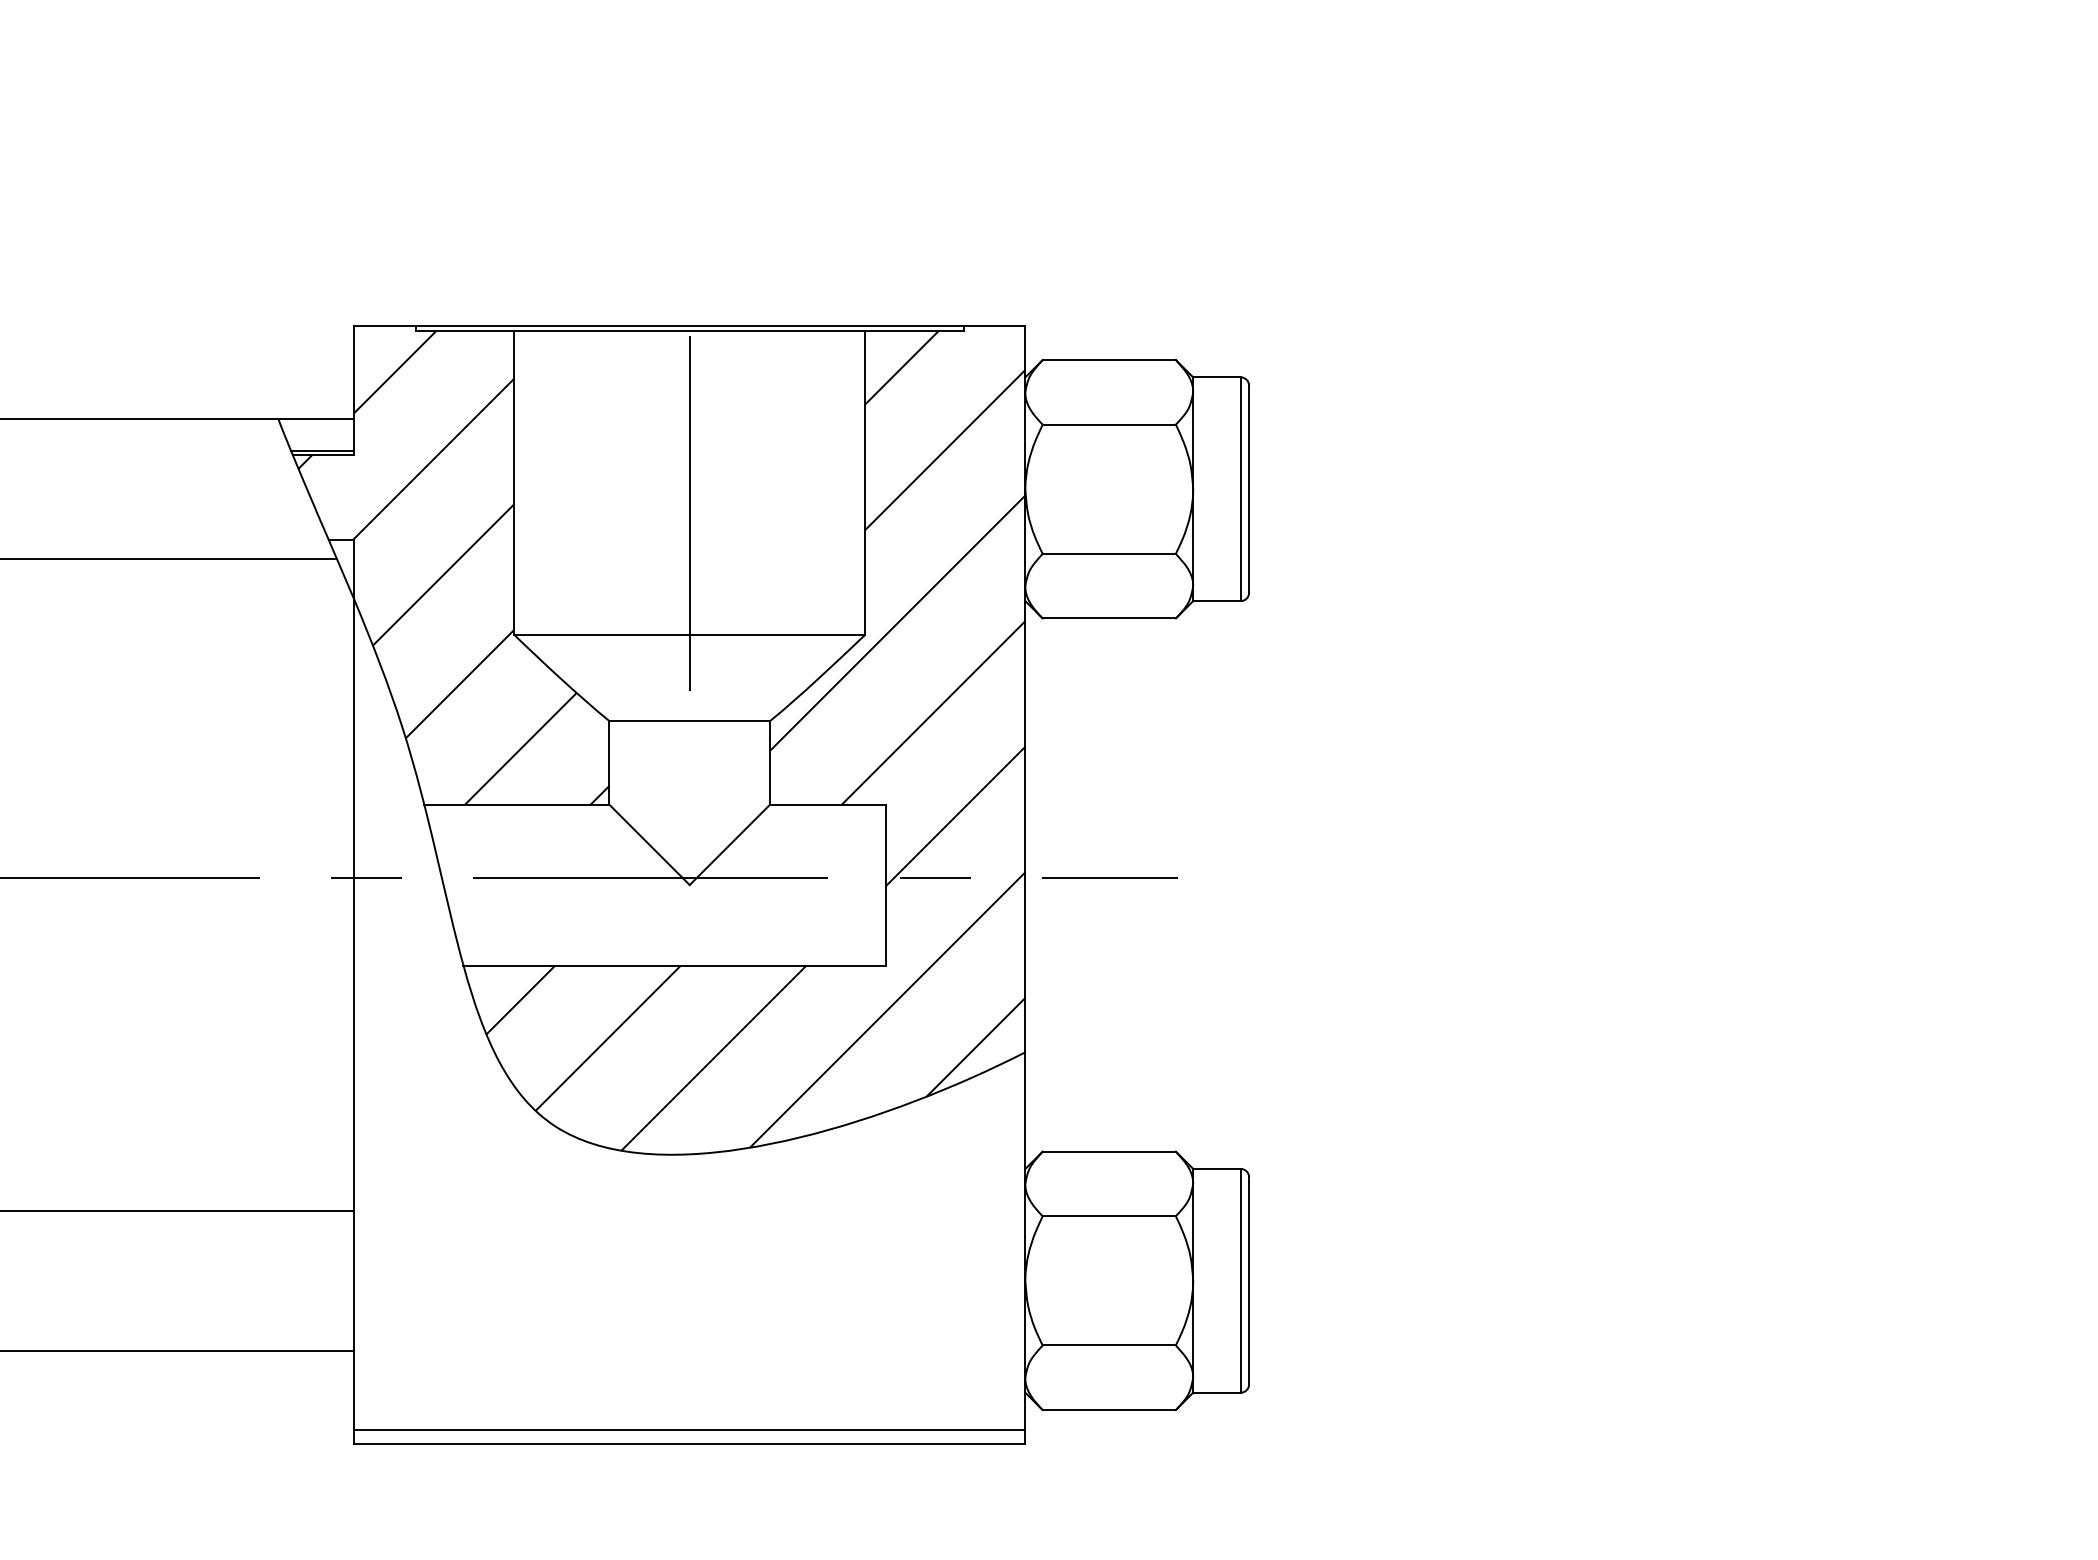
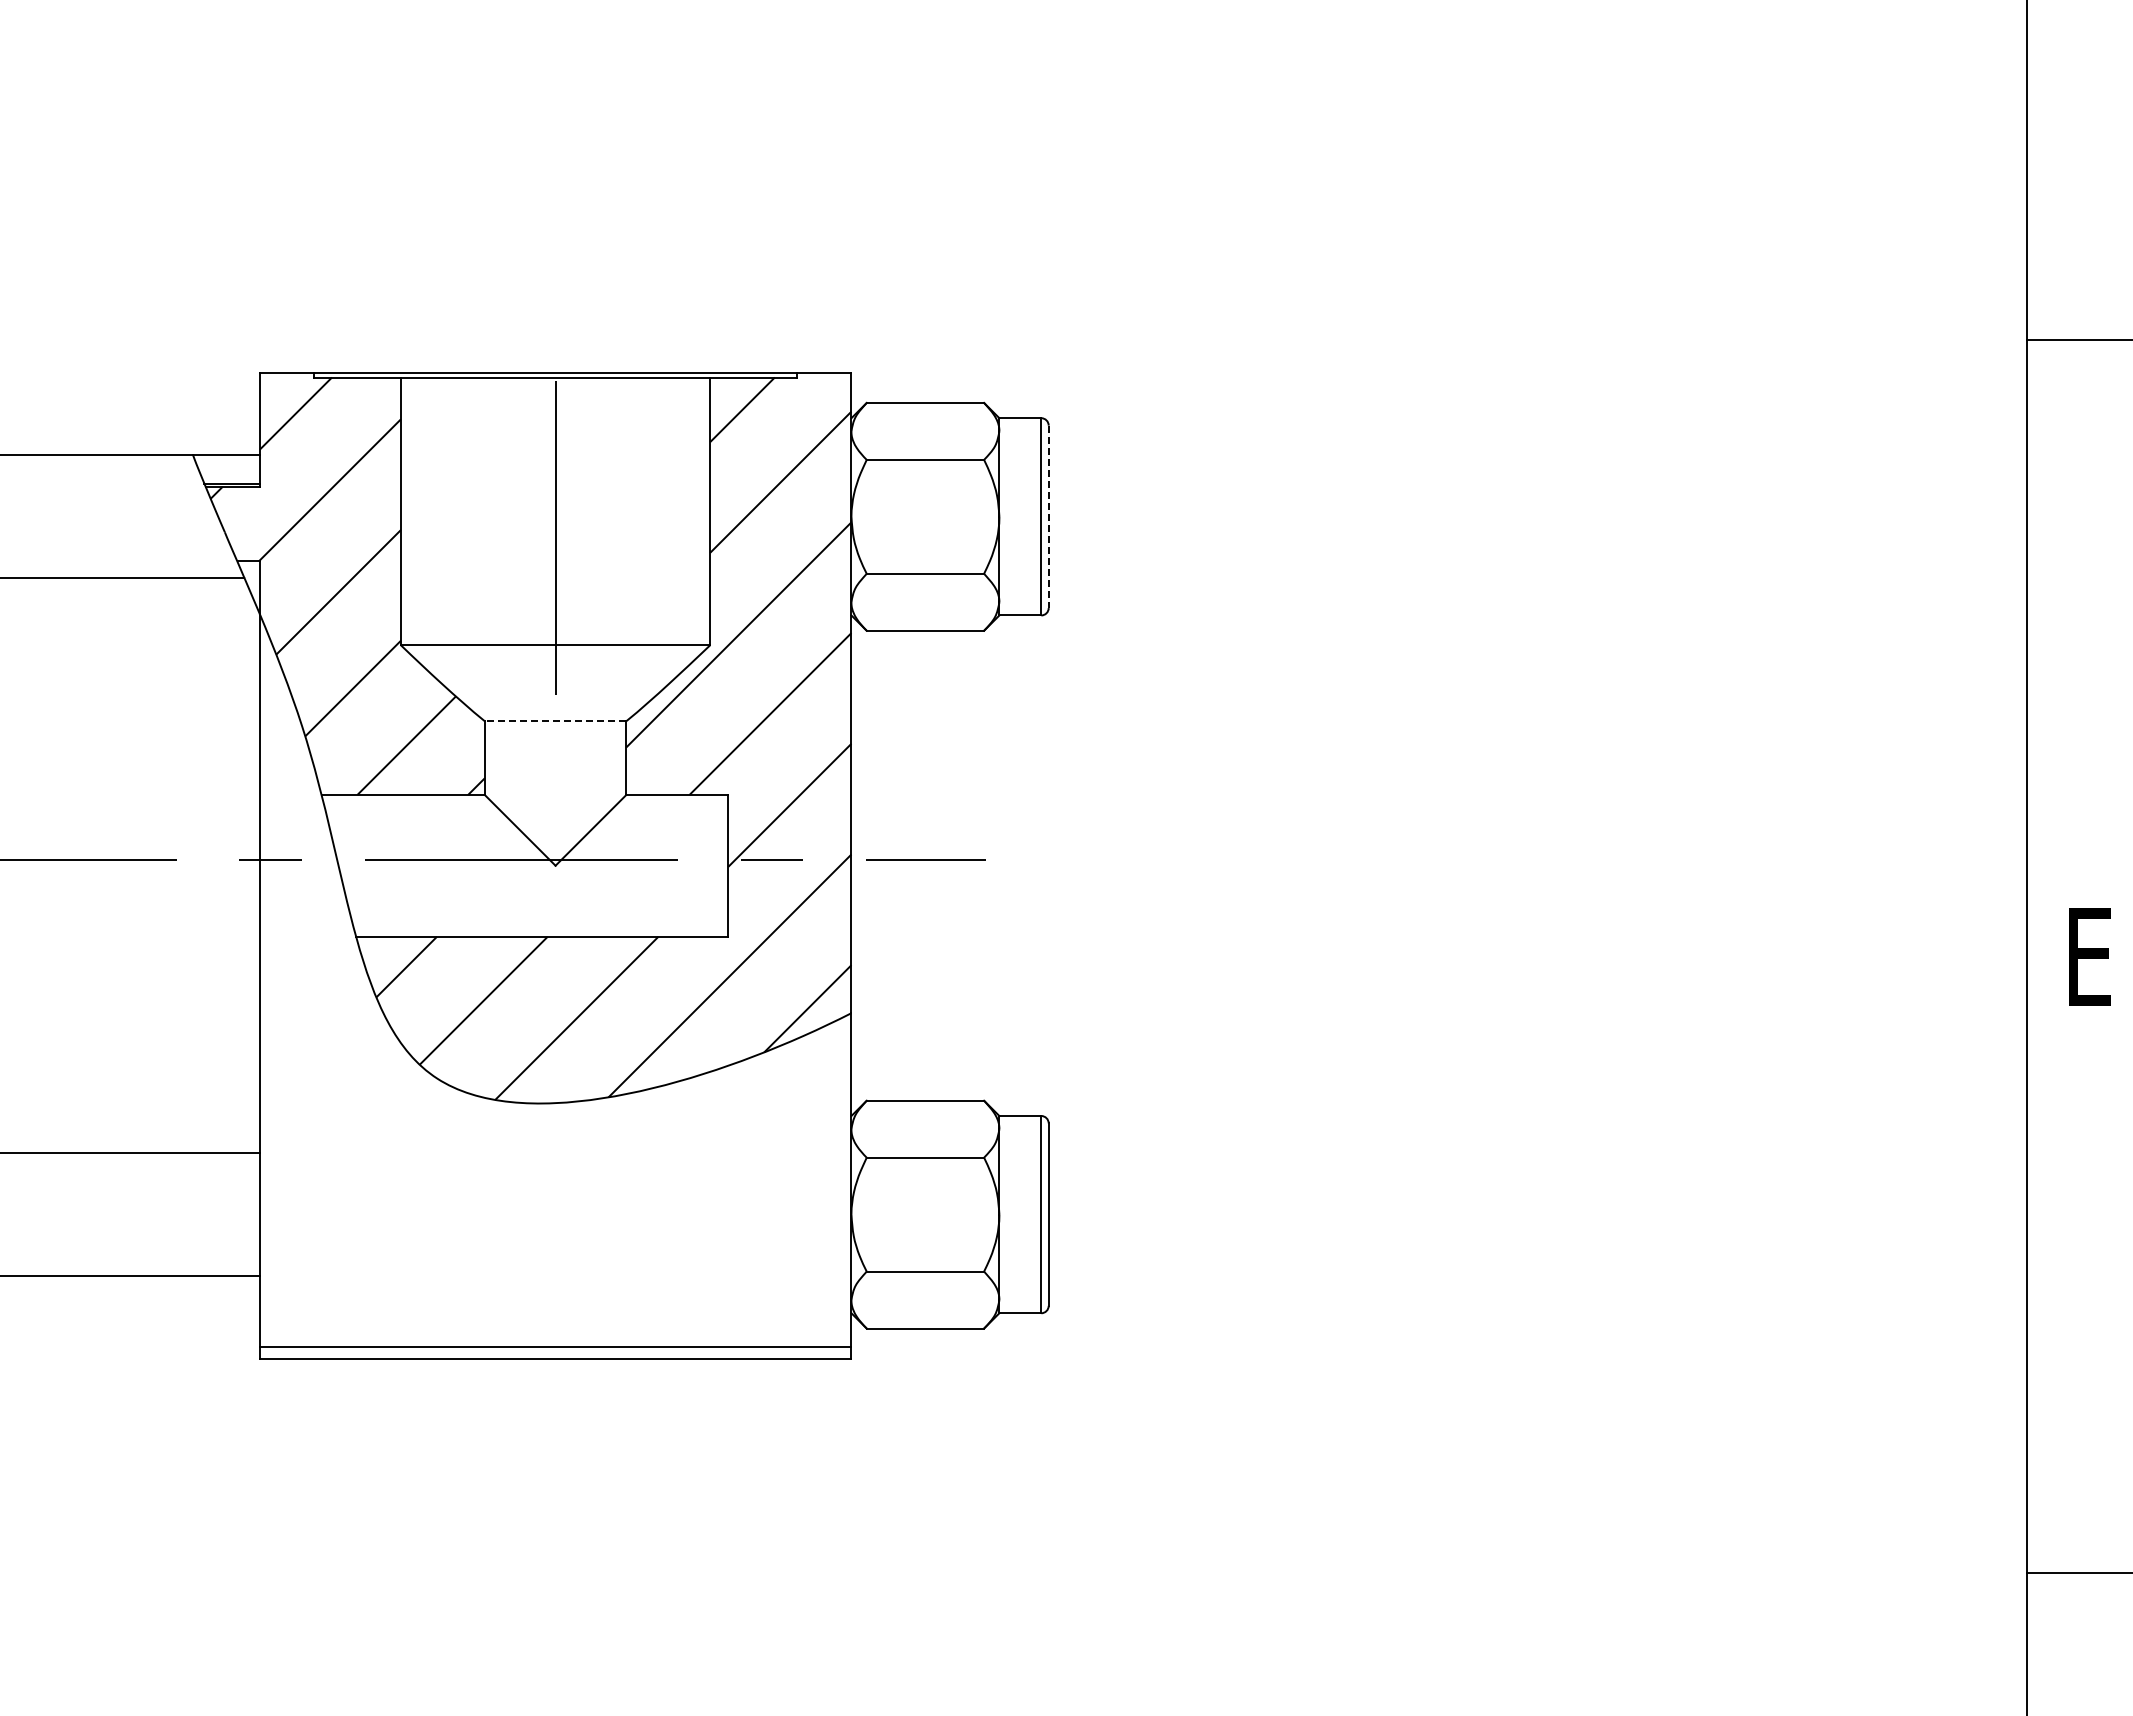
line: (1248, 489) -> (1048, 517), solid -> dashed
line: (689, 721) -> (555, 721), solid -> dashed

